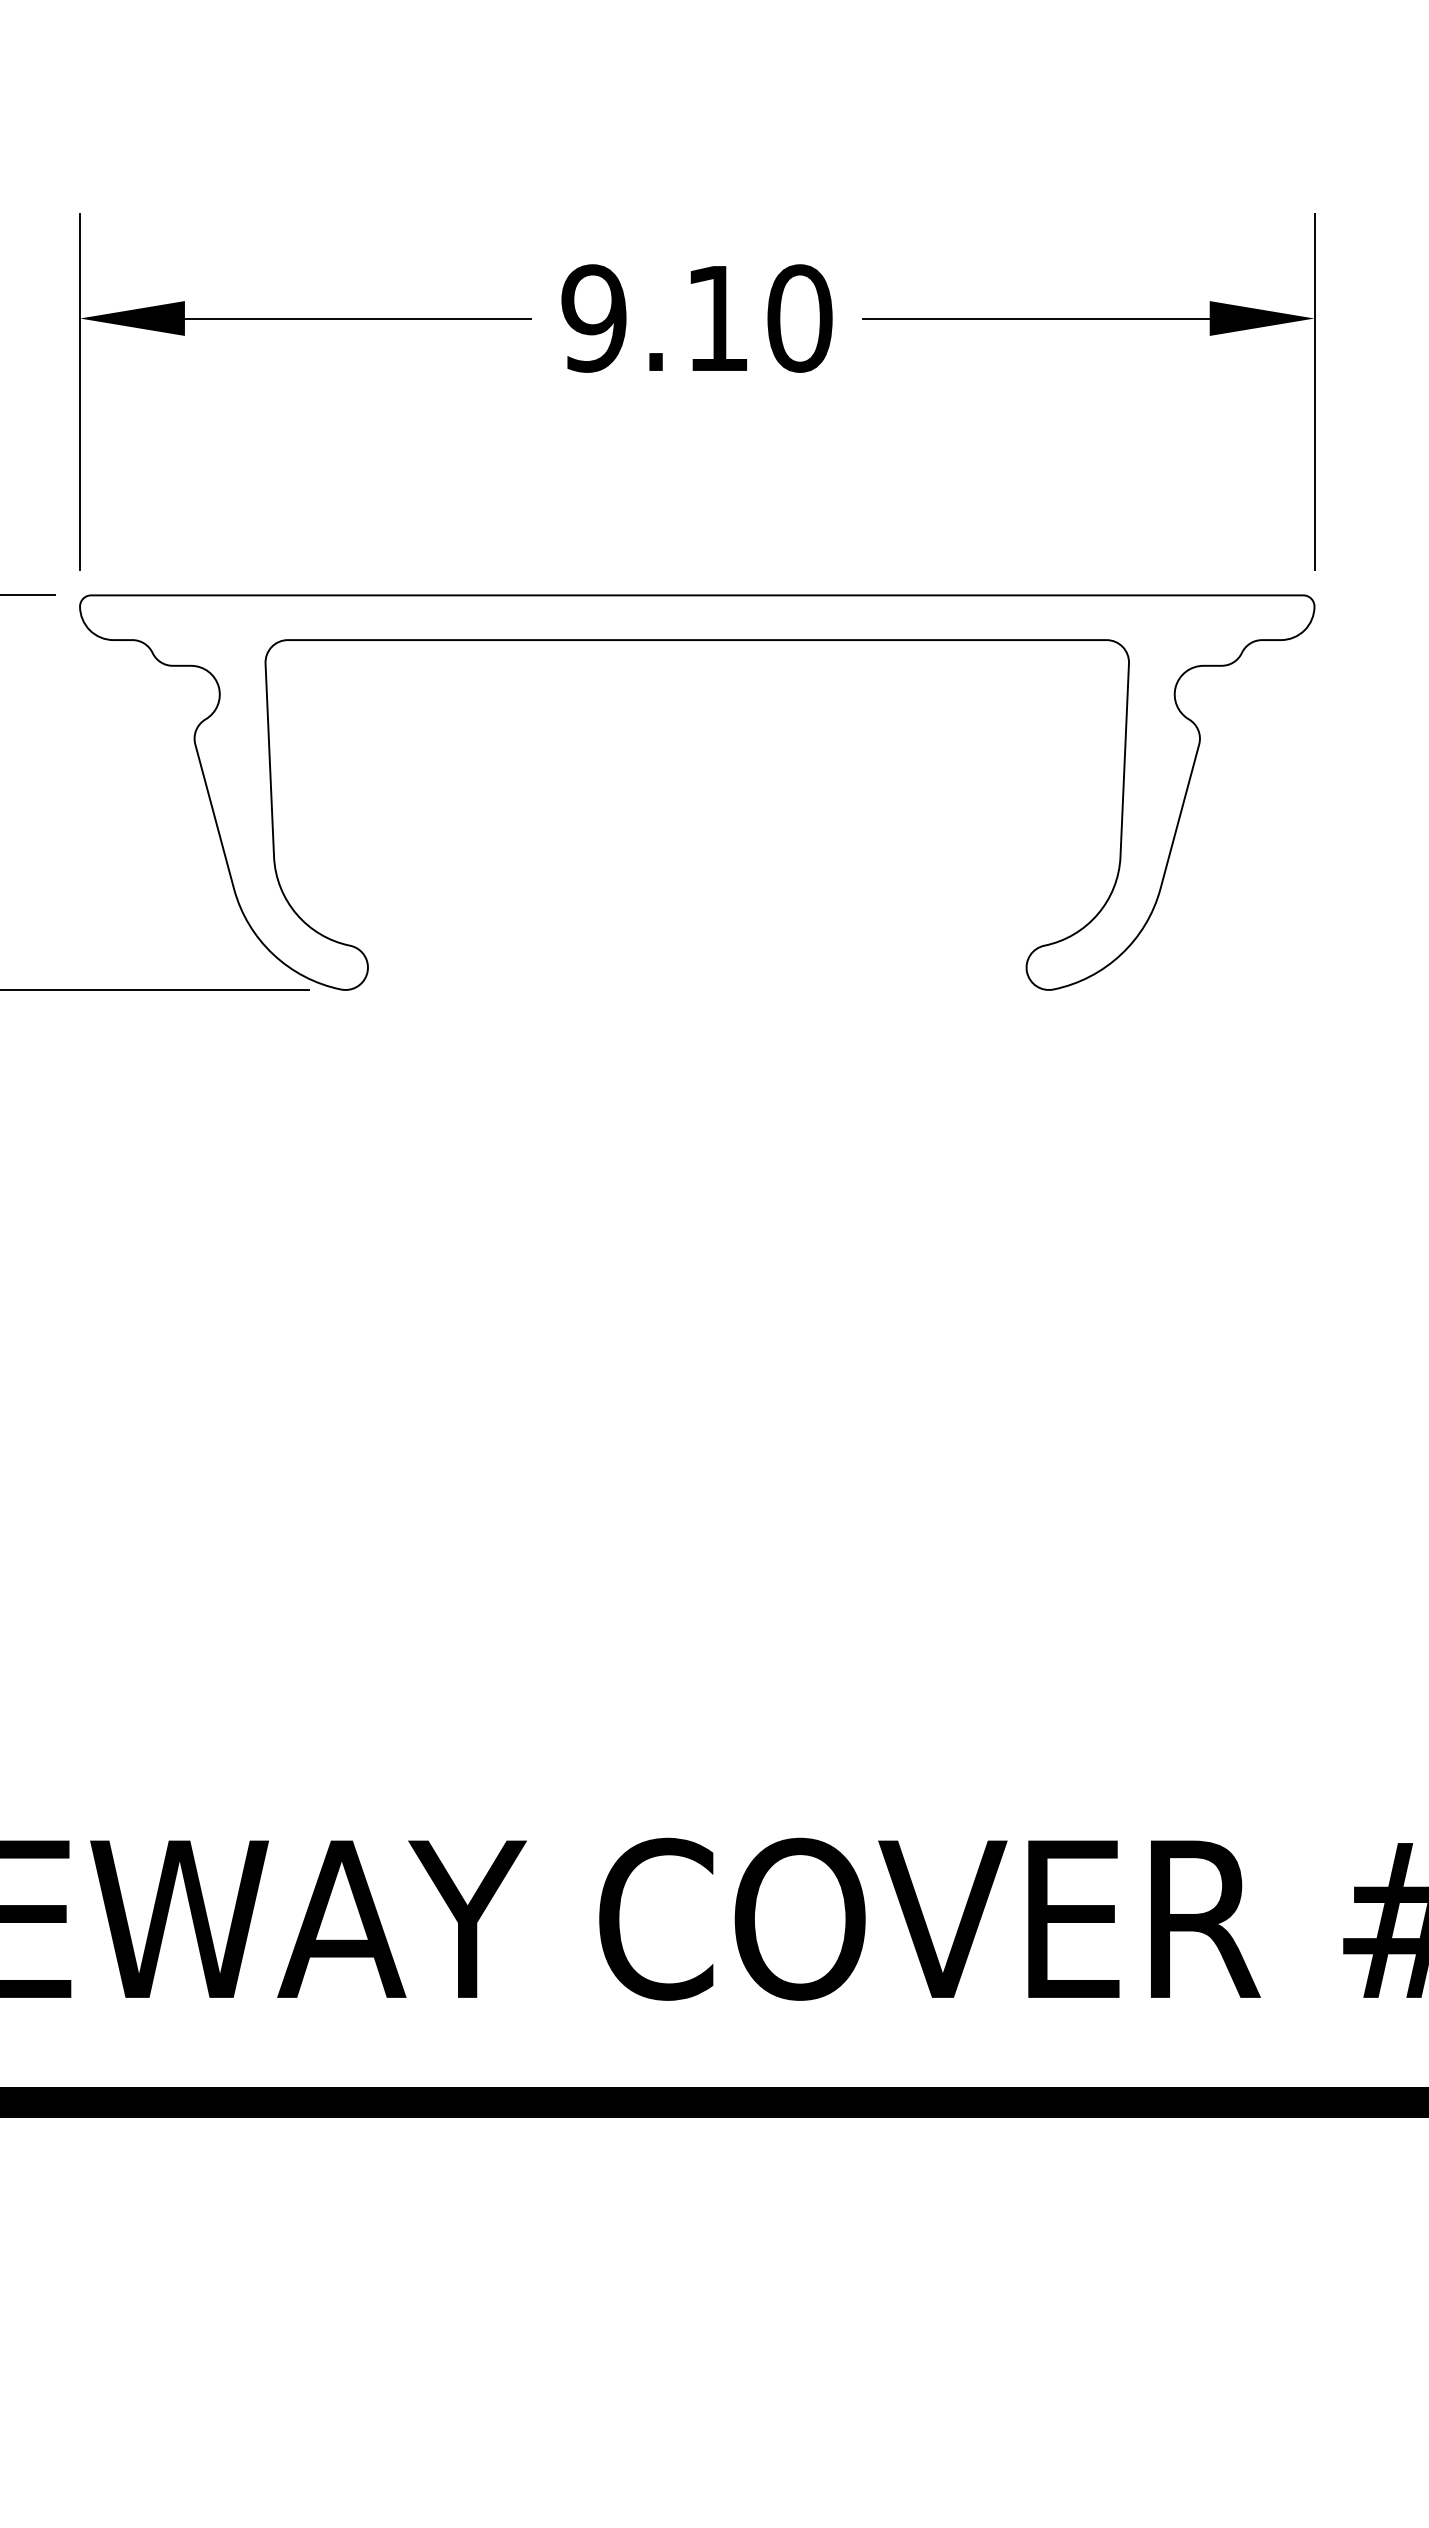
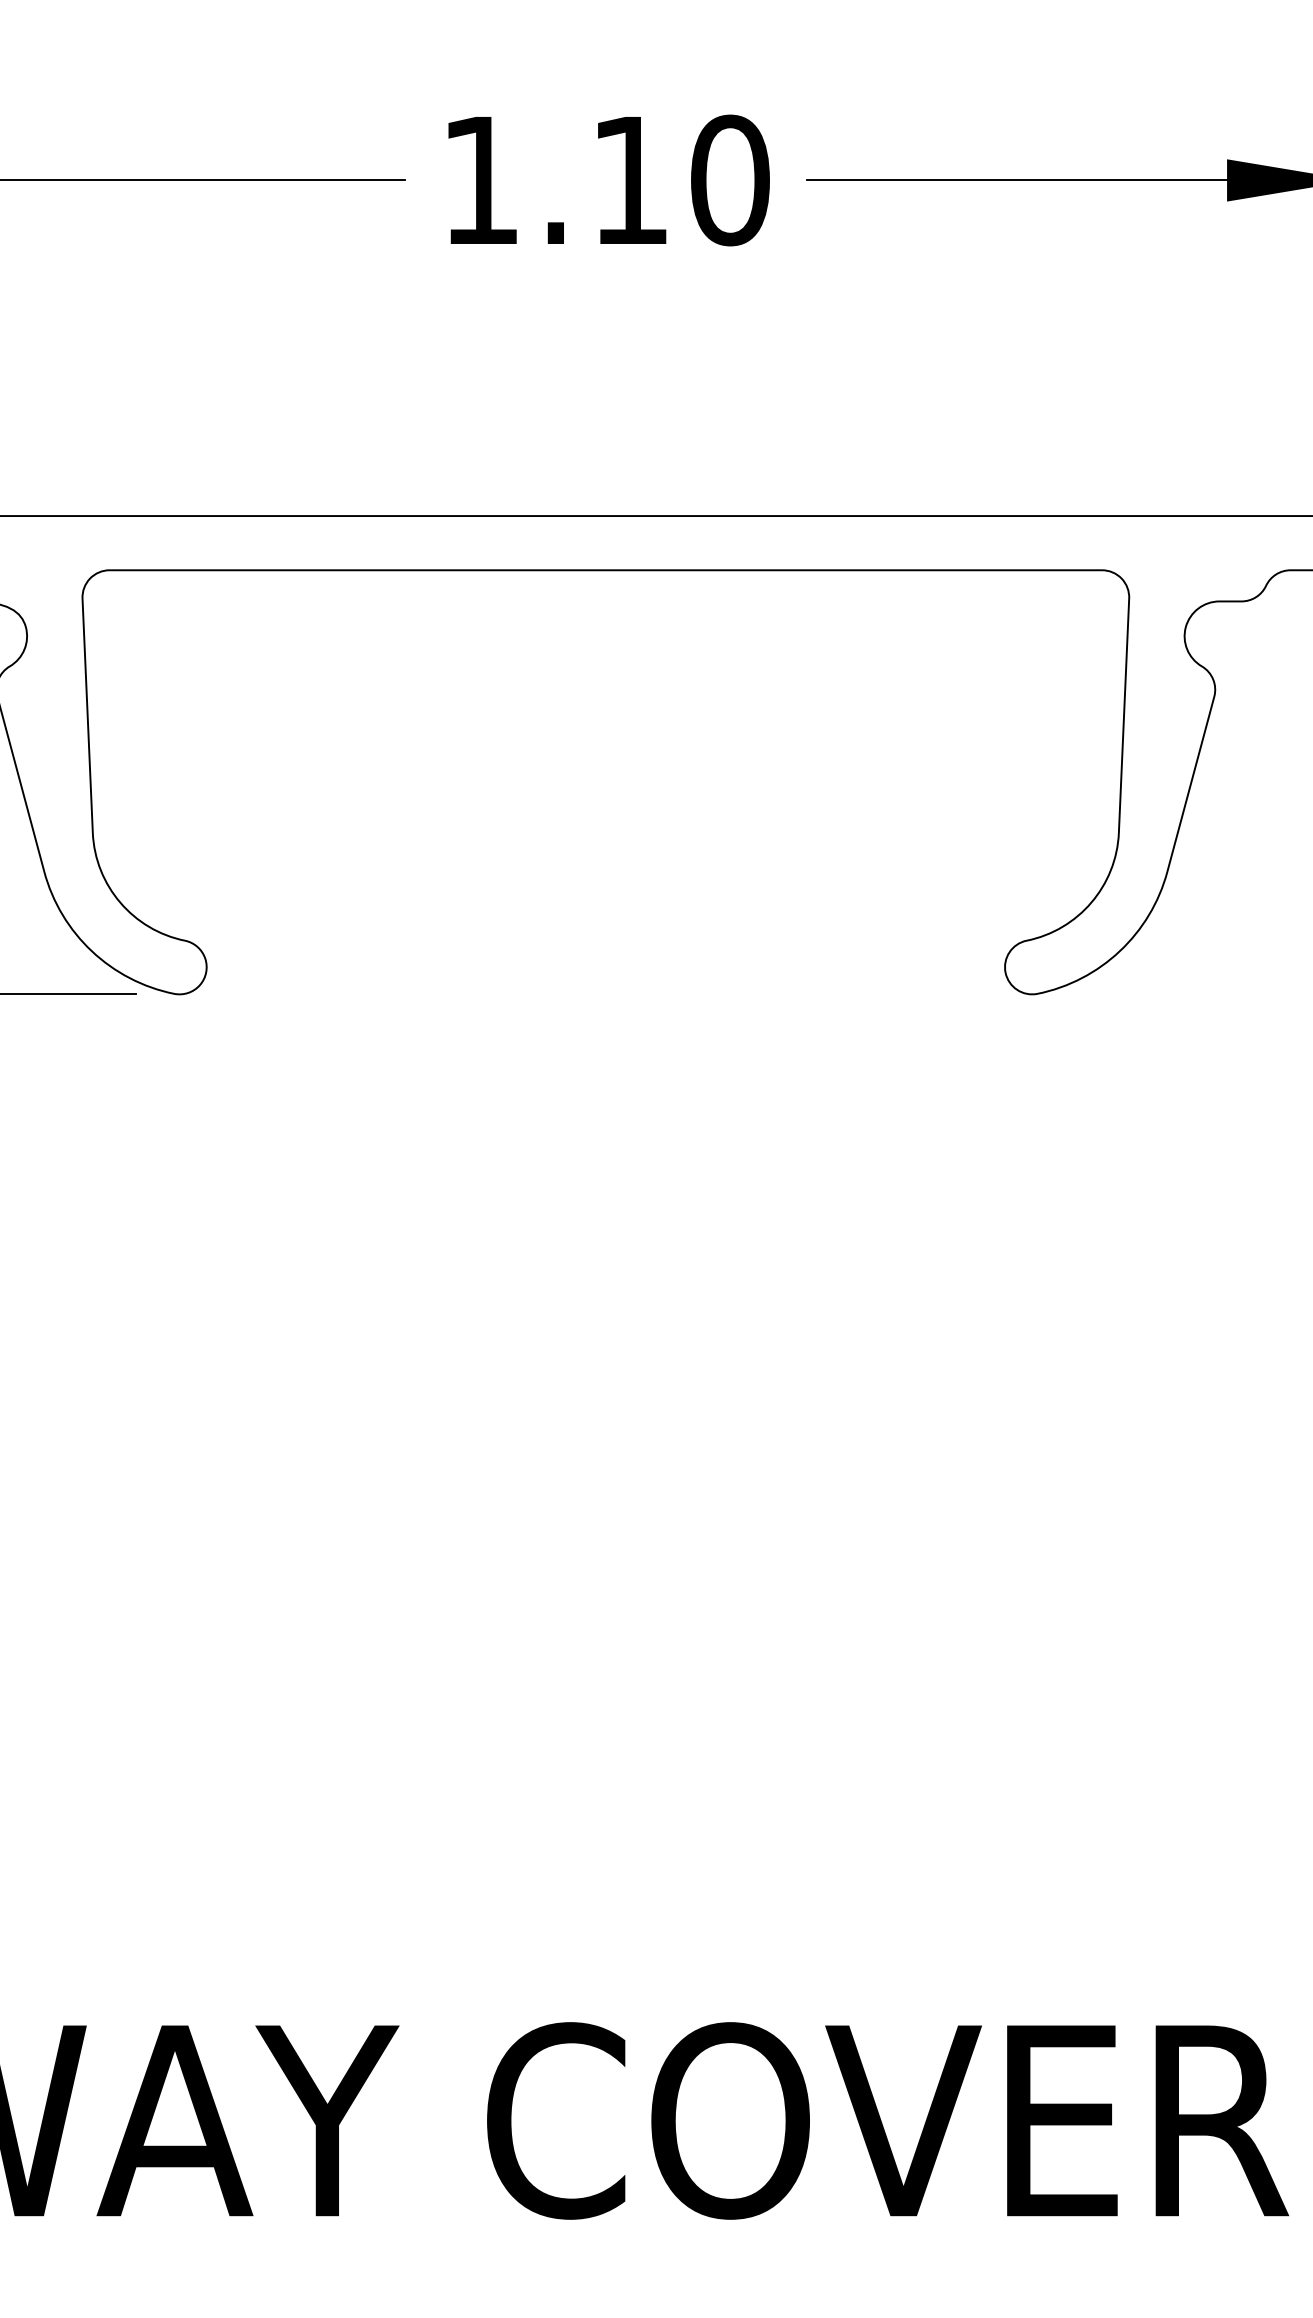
text: (593, 318) -> (480, 180), 9.10 -> 1.10

